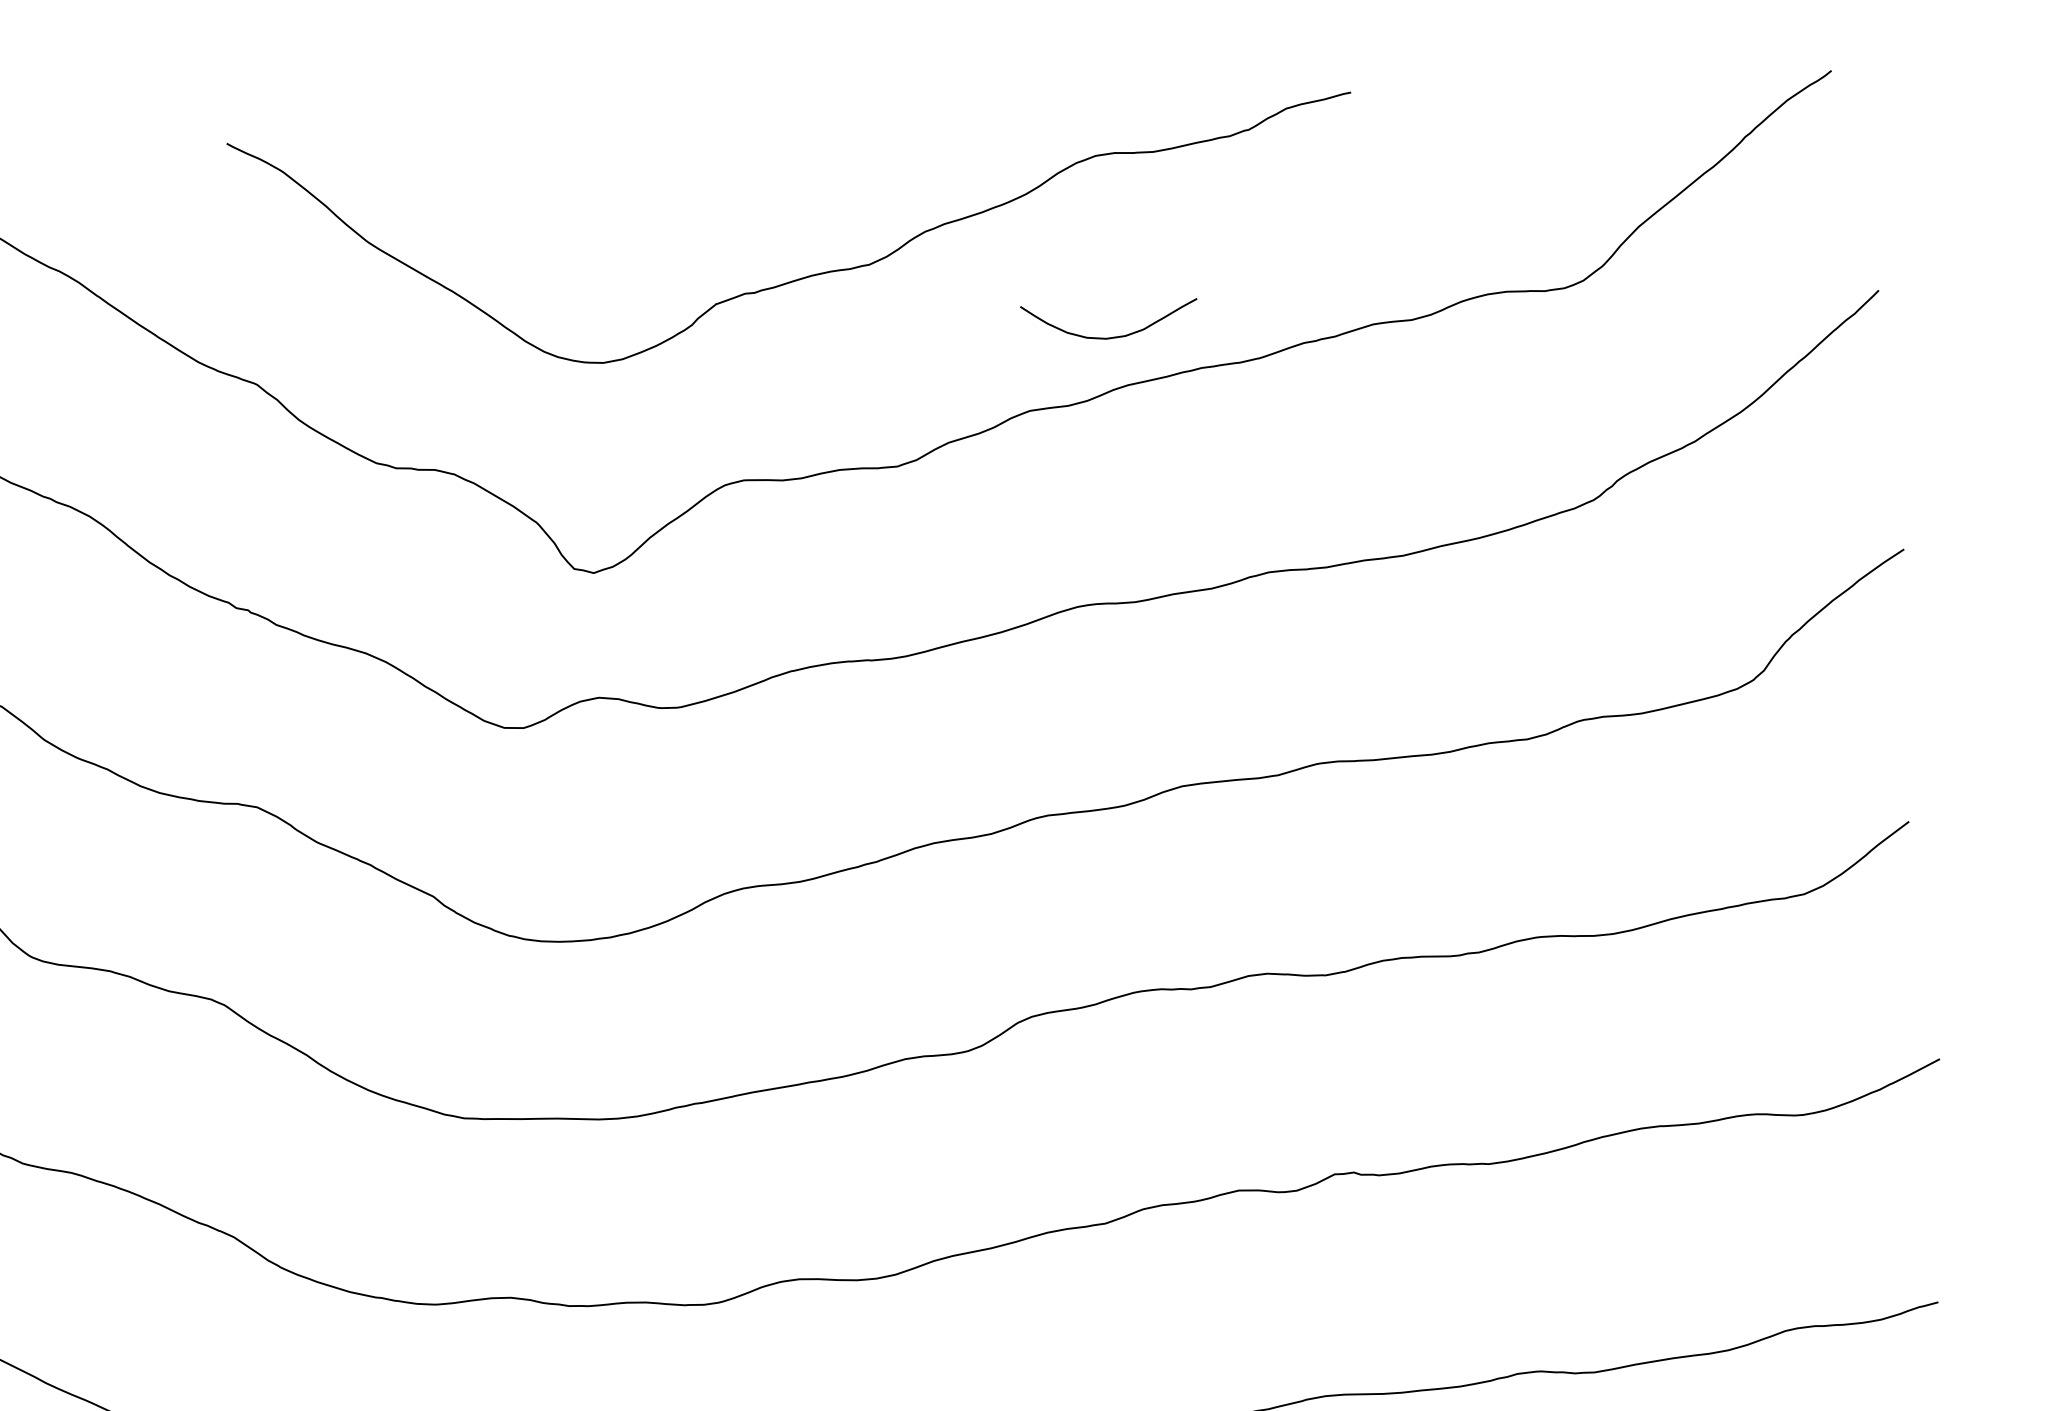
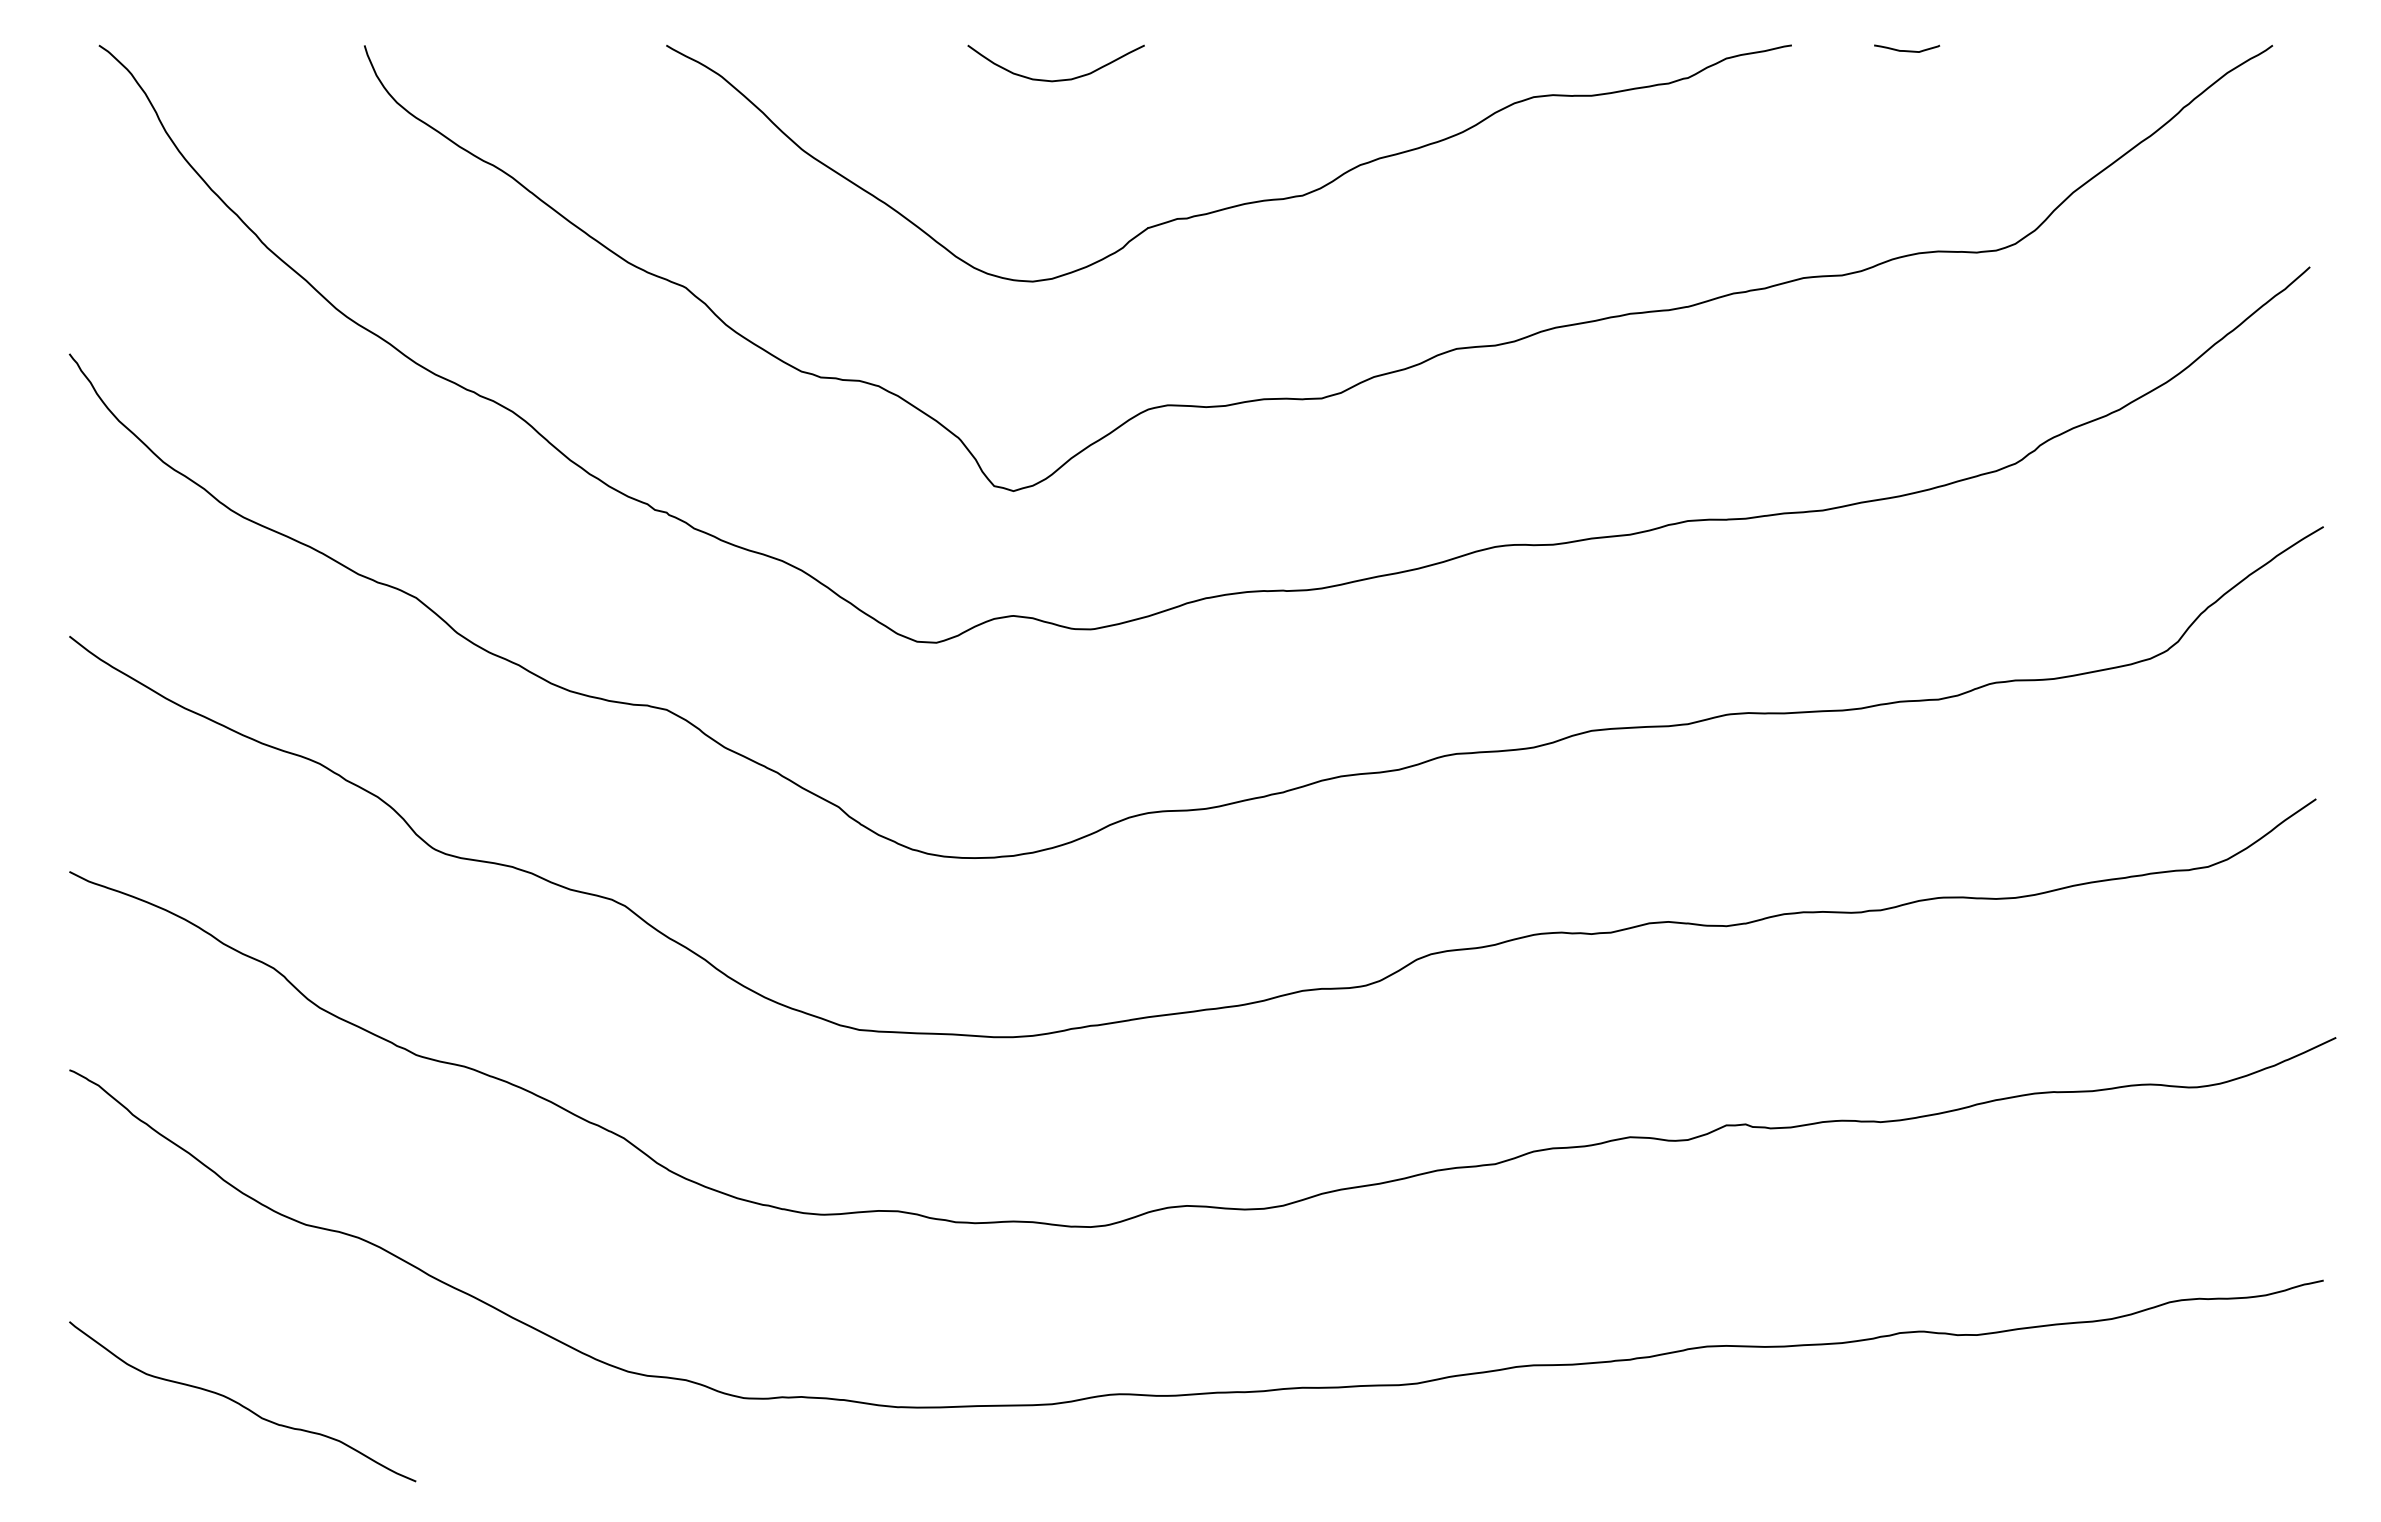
curve: (1466, 92) -> (1907, 50), added
curve: (1111, 336) -> (1057, 79), moved

